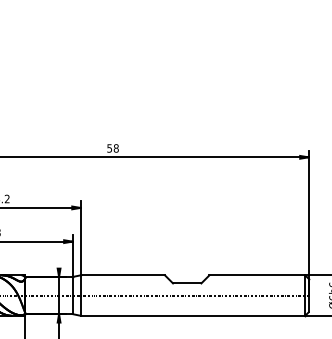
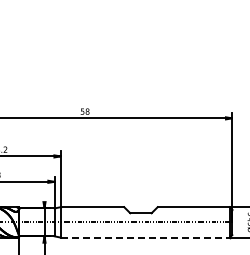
line: (193, 315) -> (145, 237), solid -> dashed

